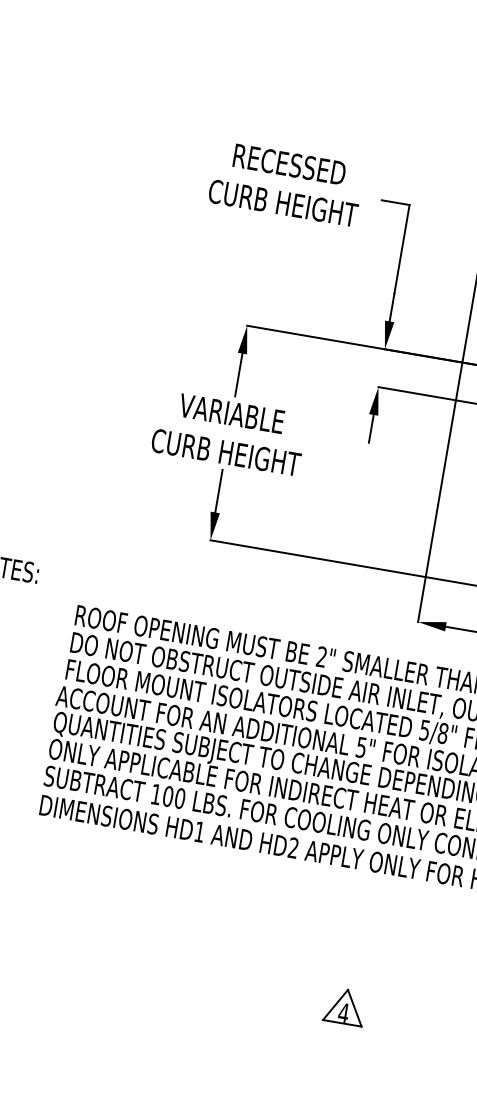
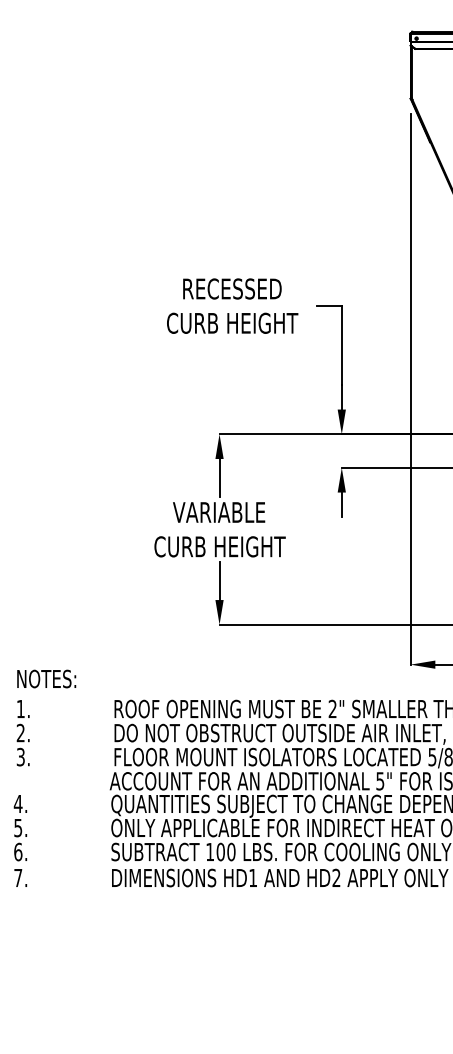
part: (345, 1006) -> (404, 1007), removed

